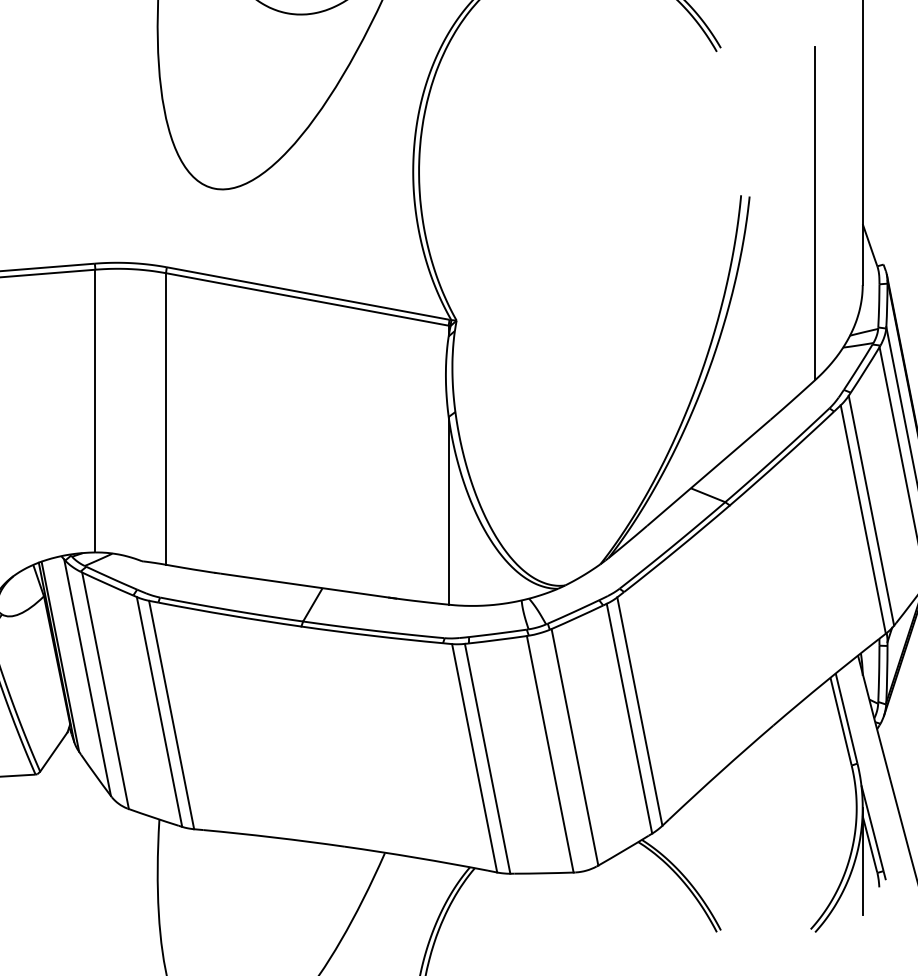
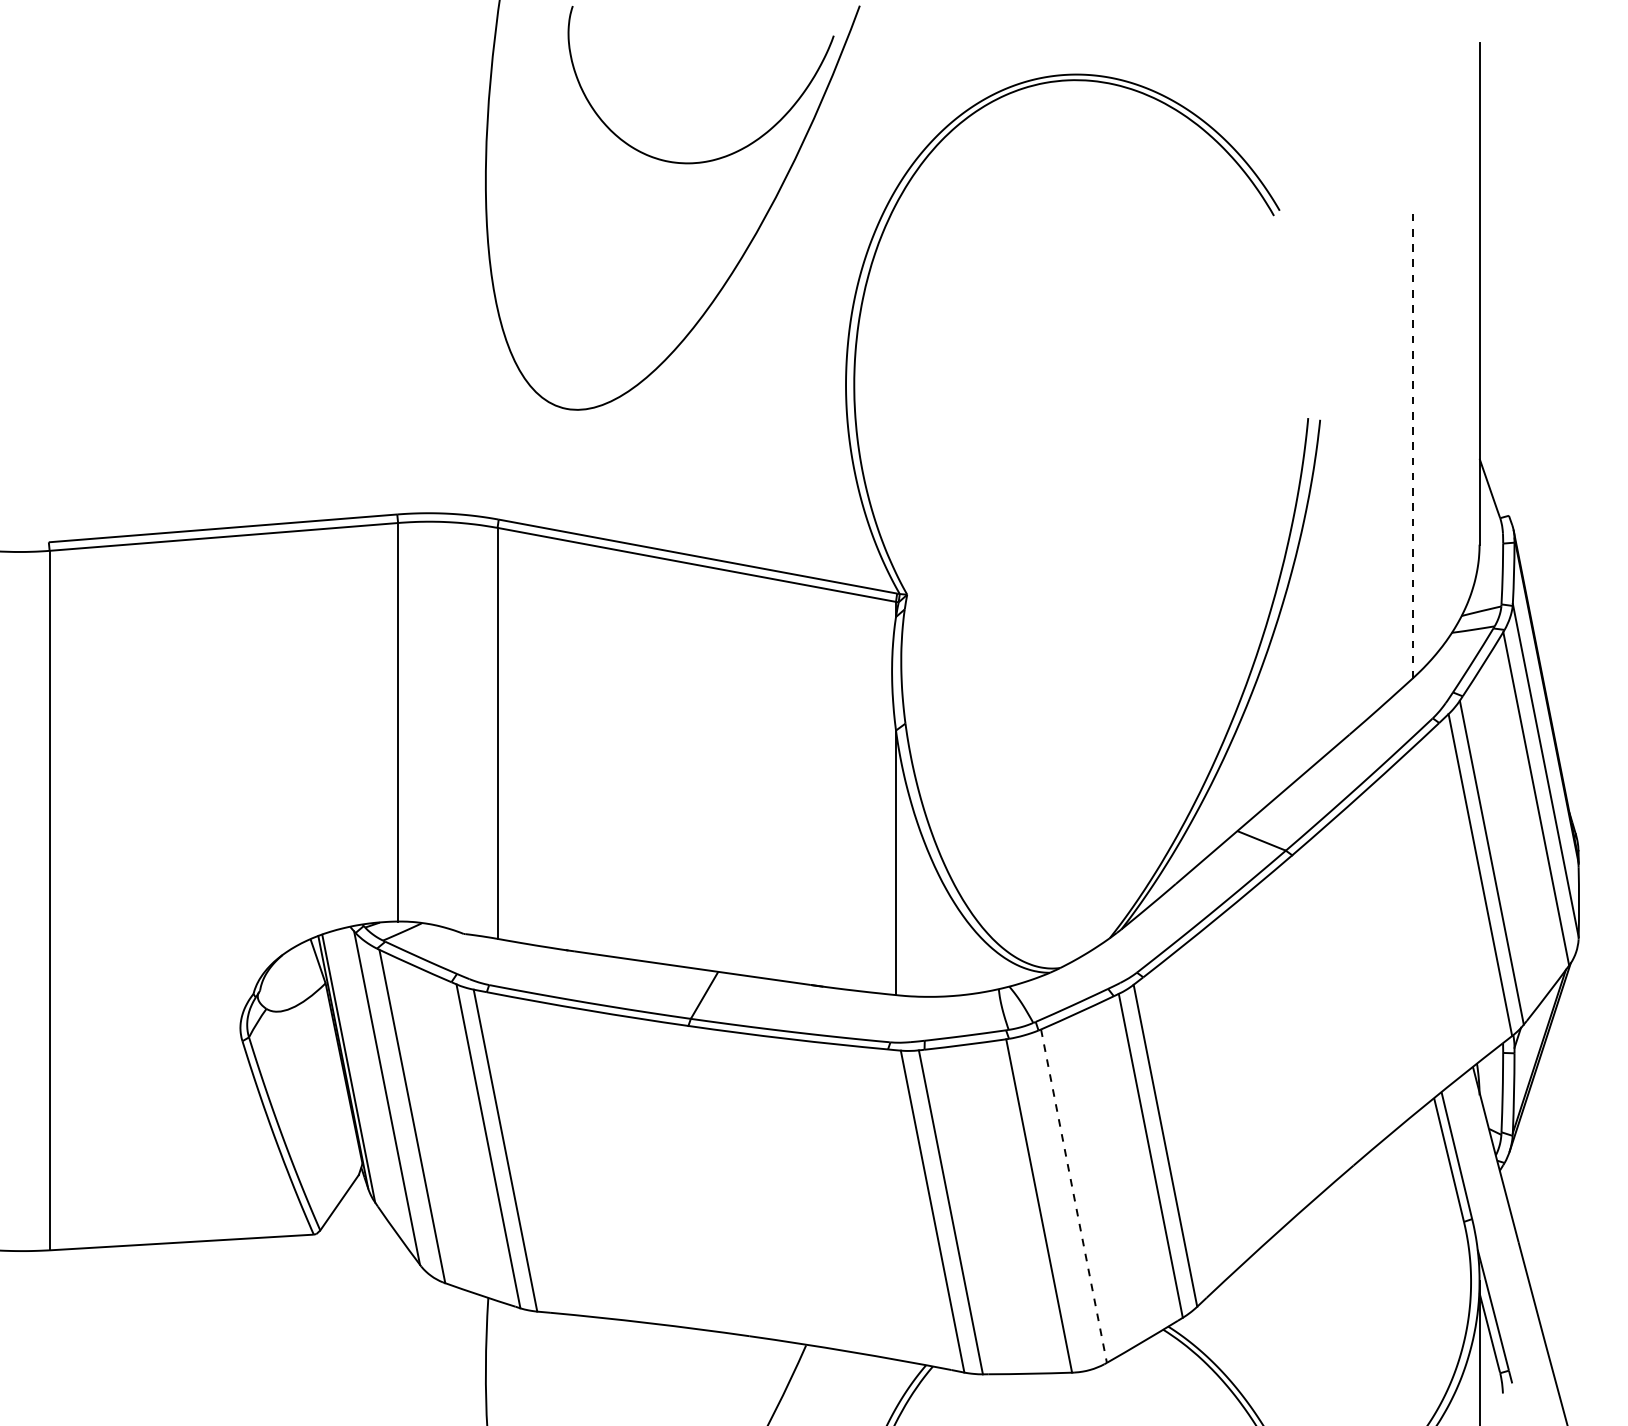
line: (815, 213) -> (1412, 443), solid -> dashed
line: (575, 747) -> (1074, 1196), solid -> dashed

